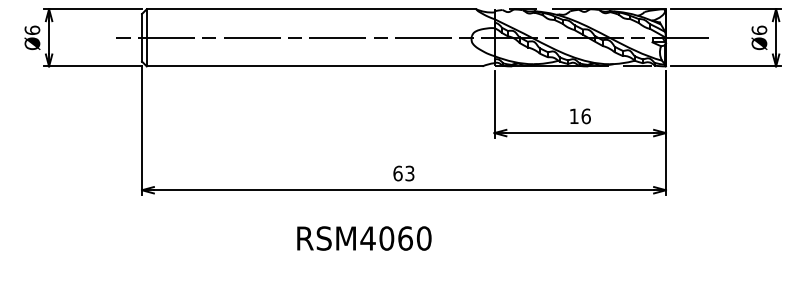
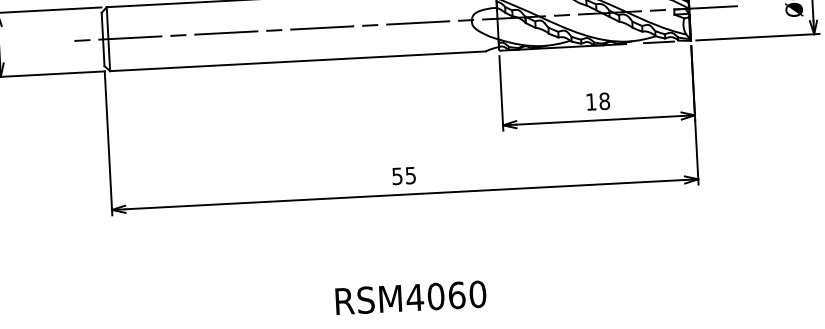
text: (585, 115) -> (603, 100), 16 -> 18
text: (403, 173) -> (403, 175), 63 -> 55
text: (364, 238) -> (411, 297), moved

